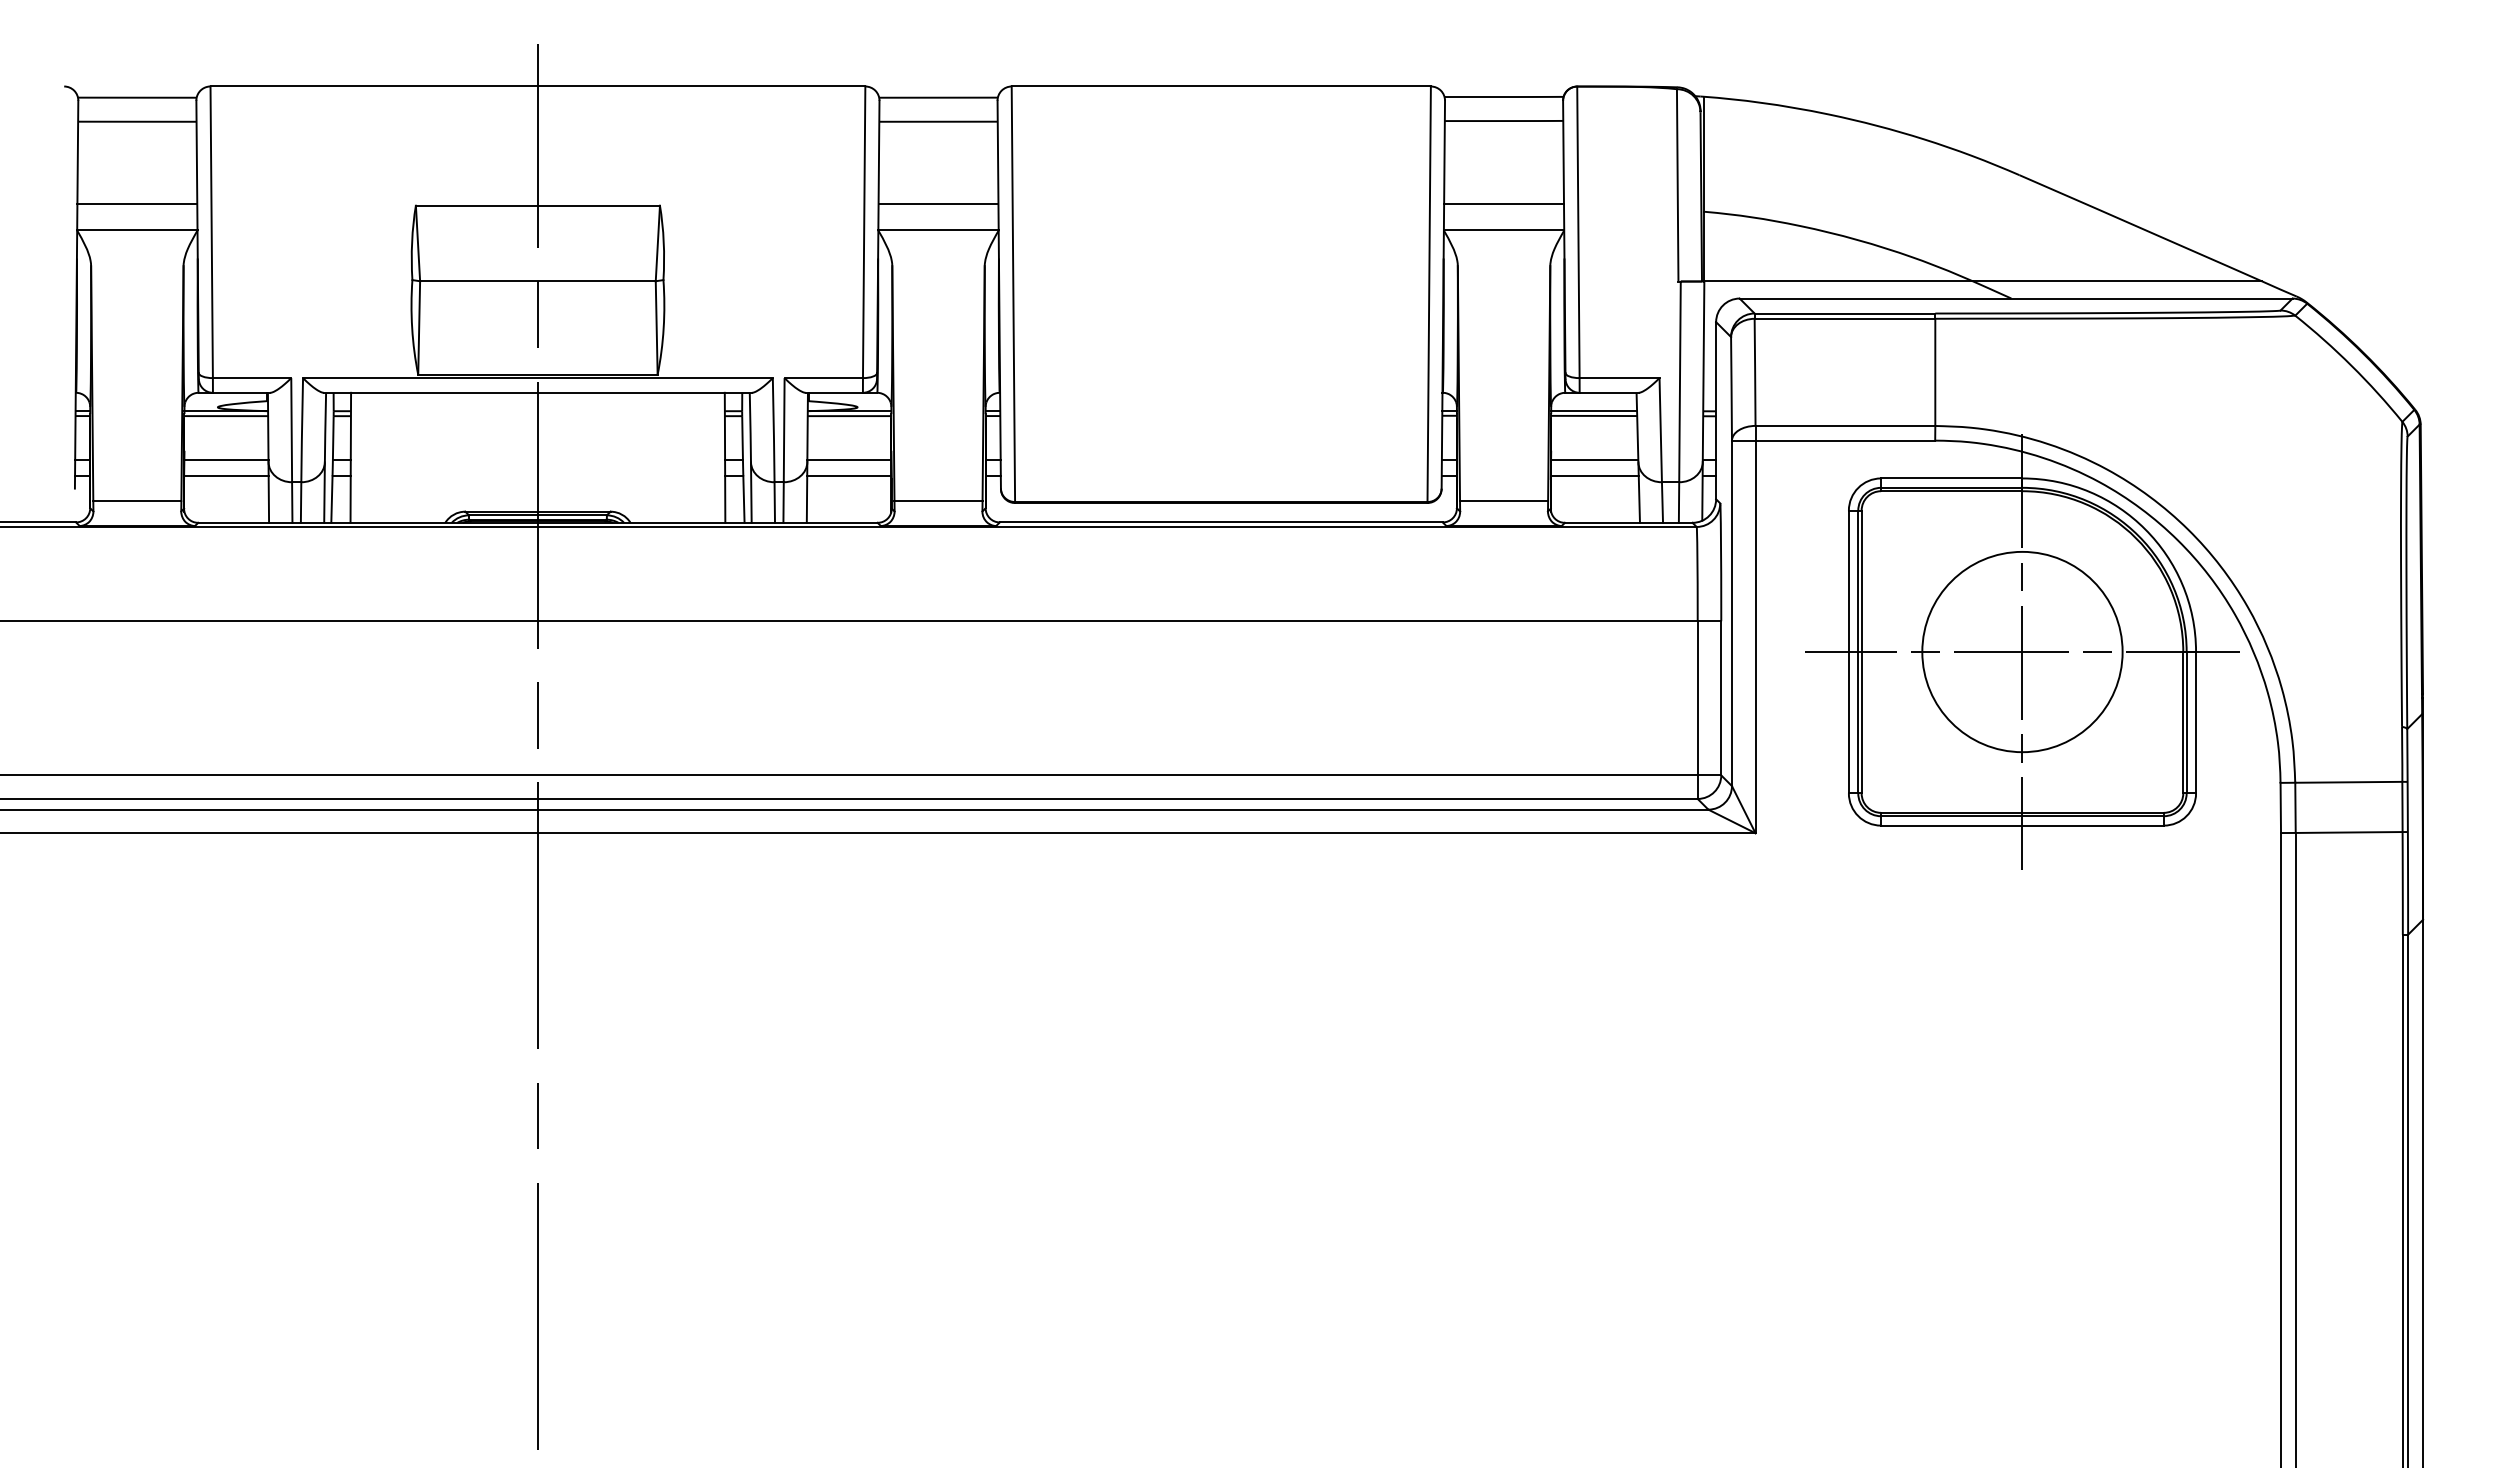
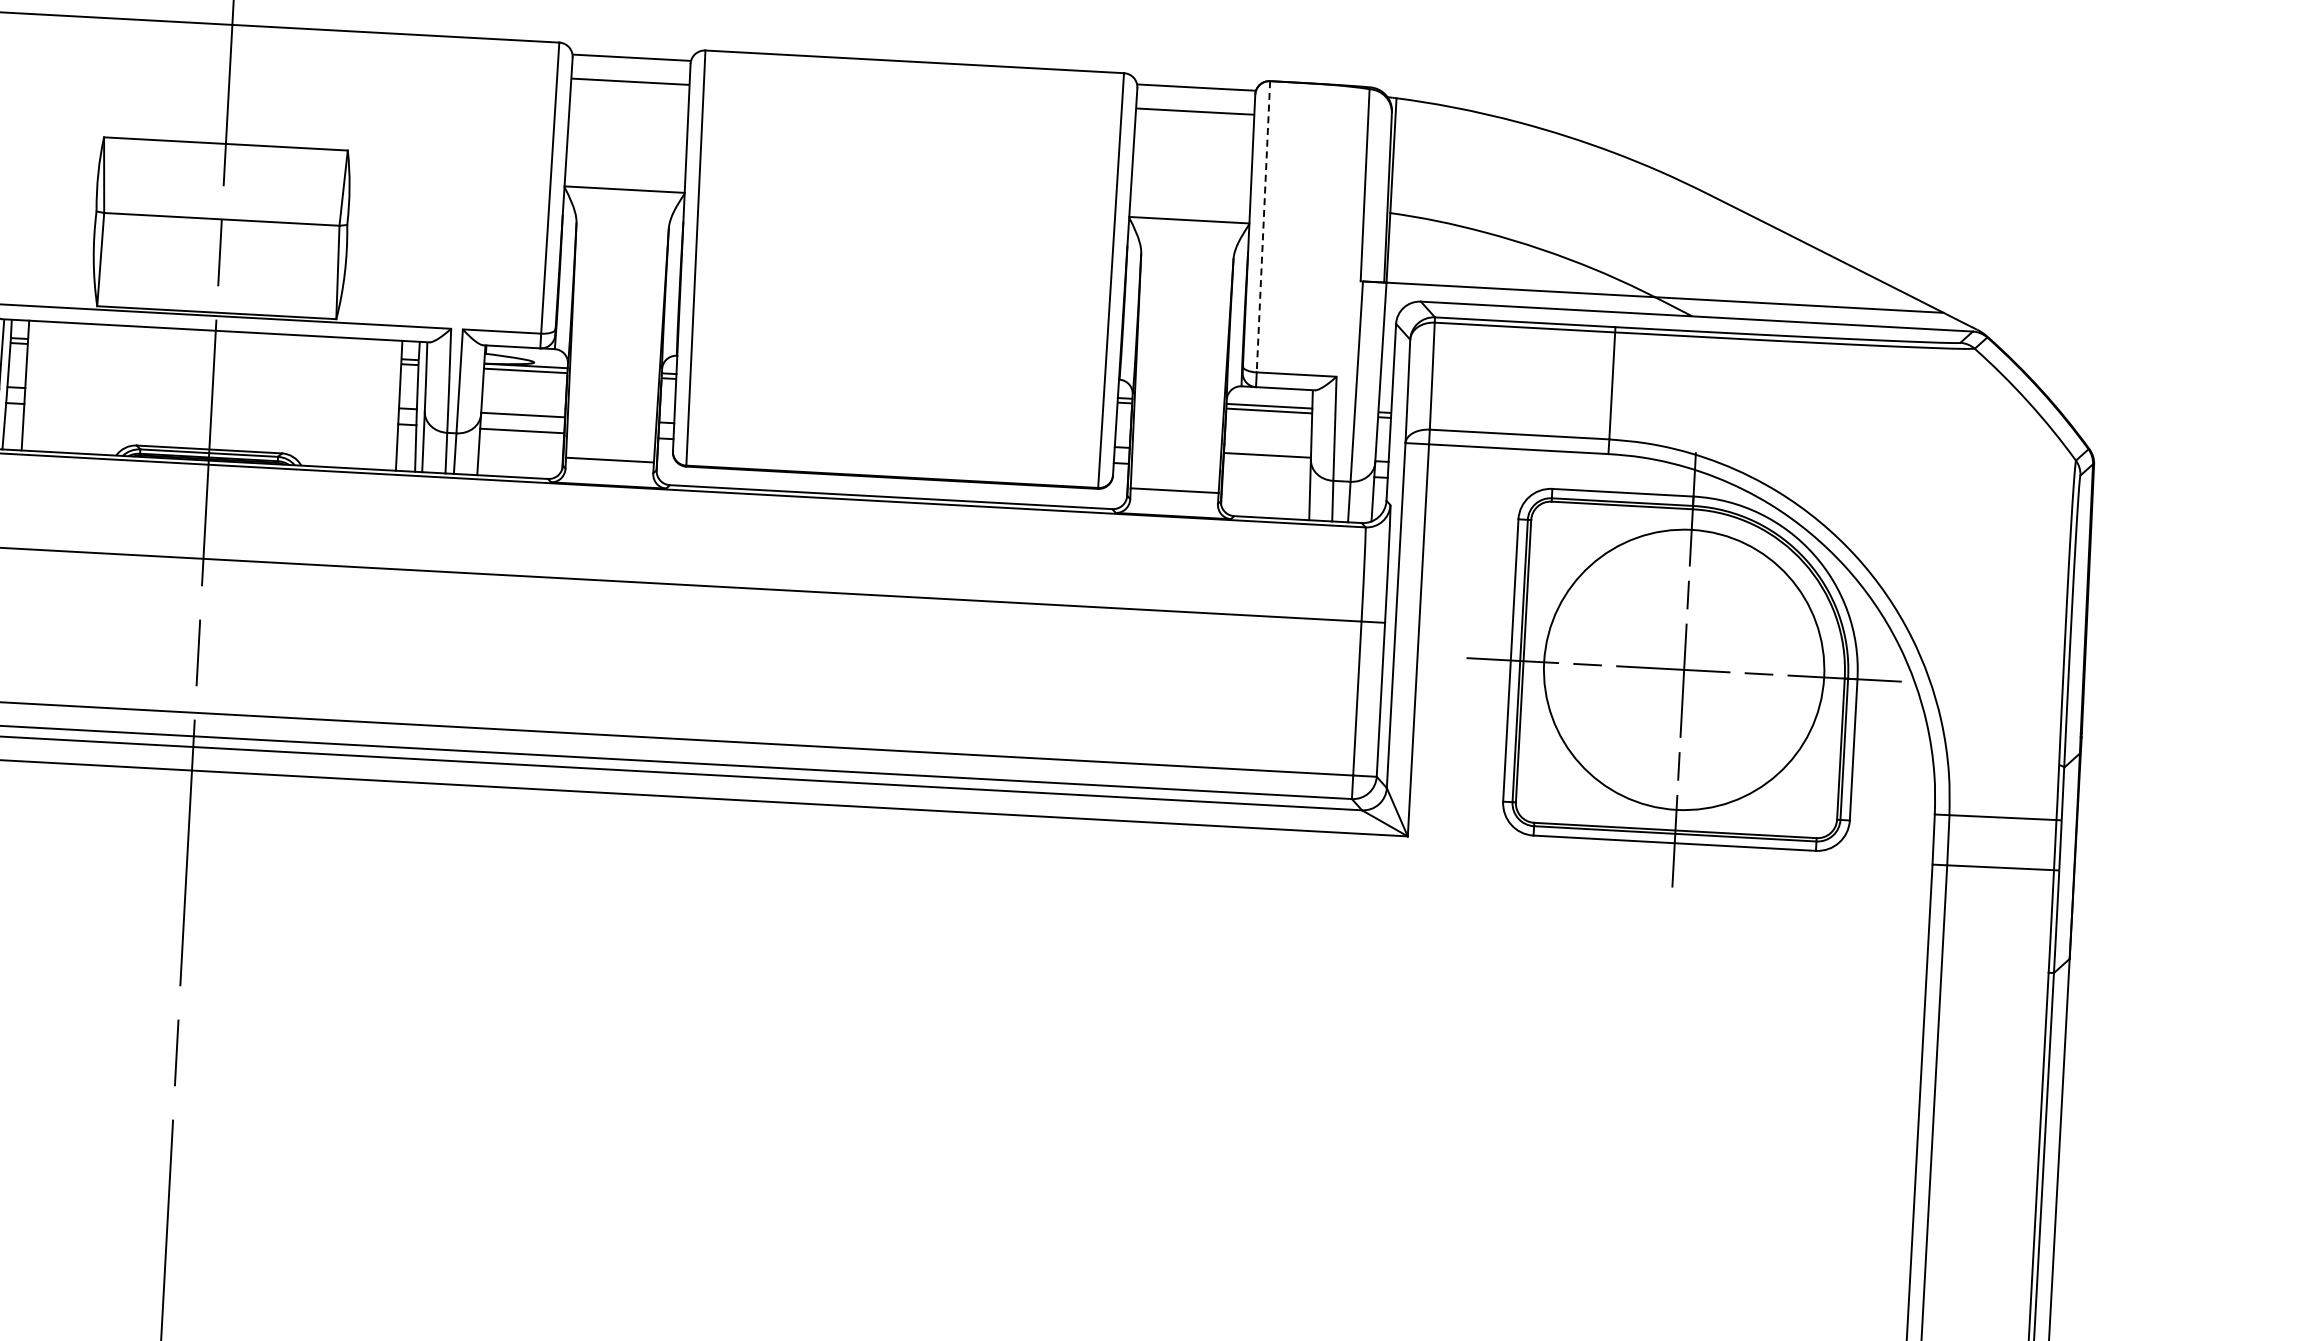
line: (938, 204) -> (625, 164), removed
line: (1504, 204) -> (1191, 195), removed
line: (1578, 232) -> (1263, 226), solid -> dashed
line: (1594, 476) -> (1266, 471), removed
circle: (2022, 651) -> (1684, 669), size x1.4

